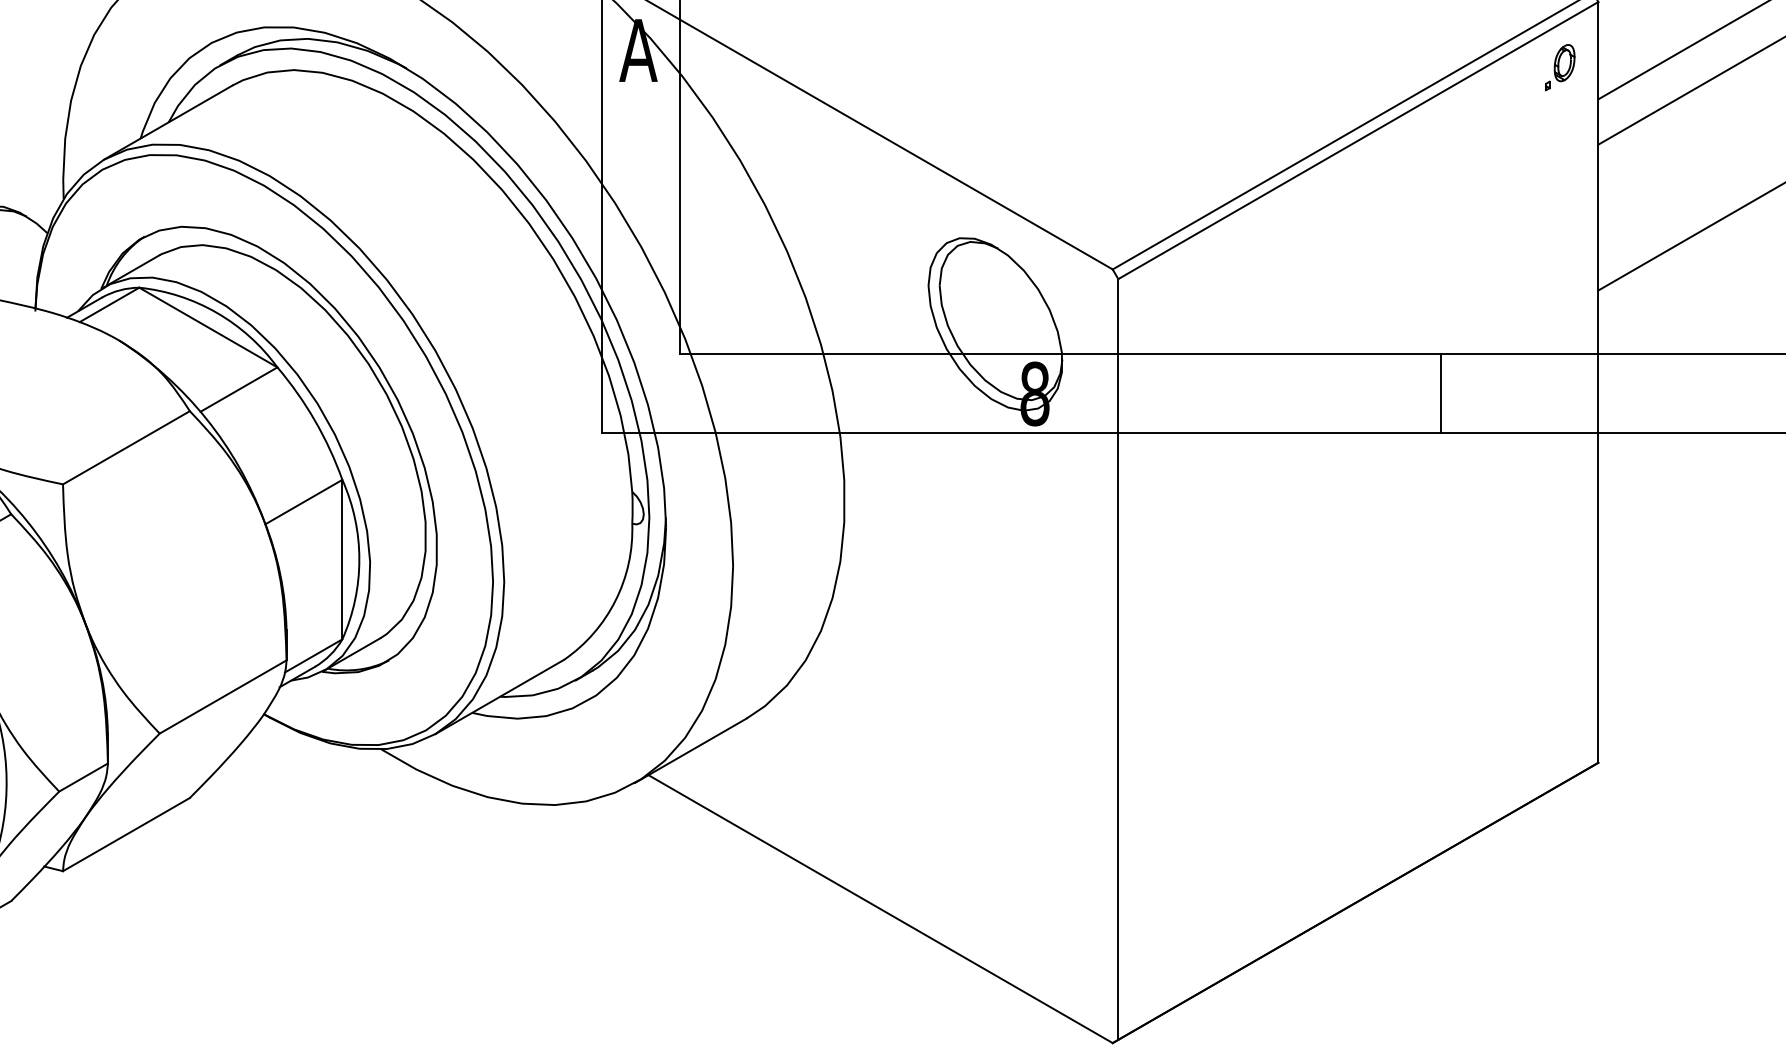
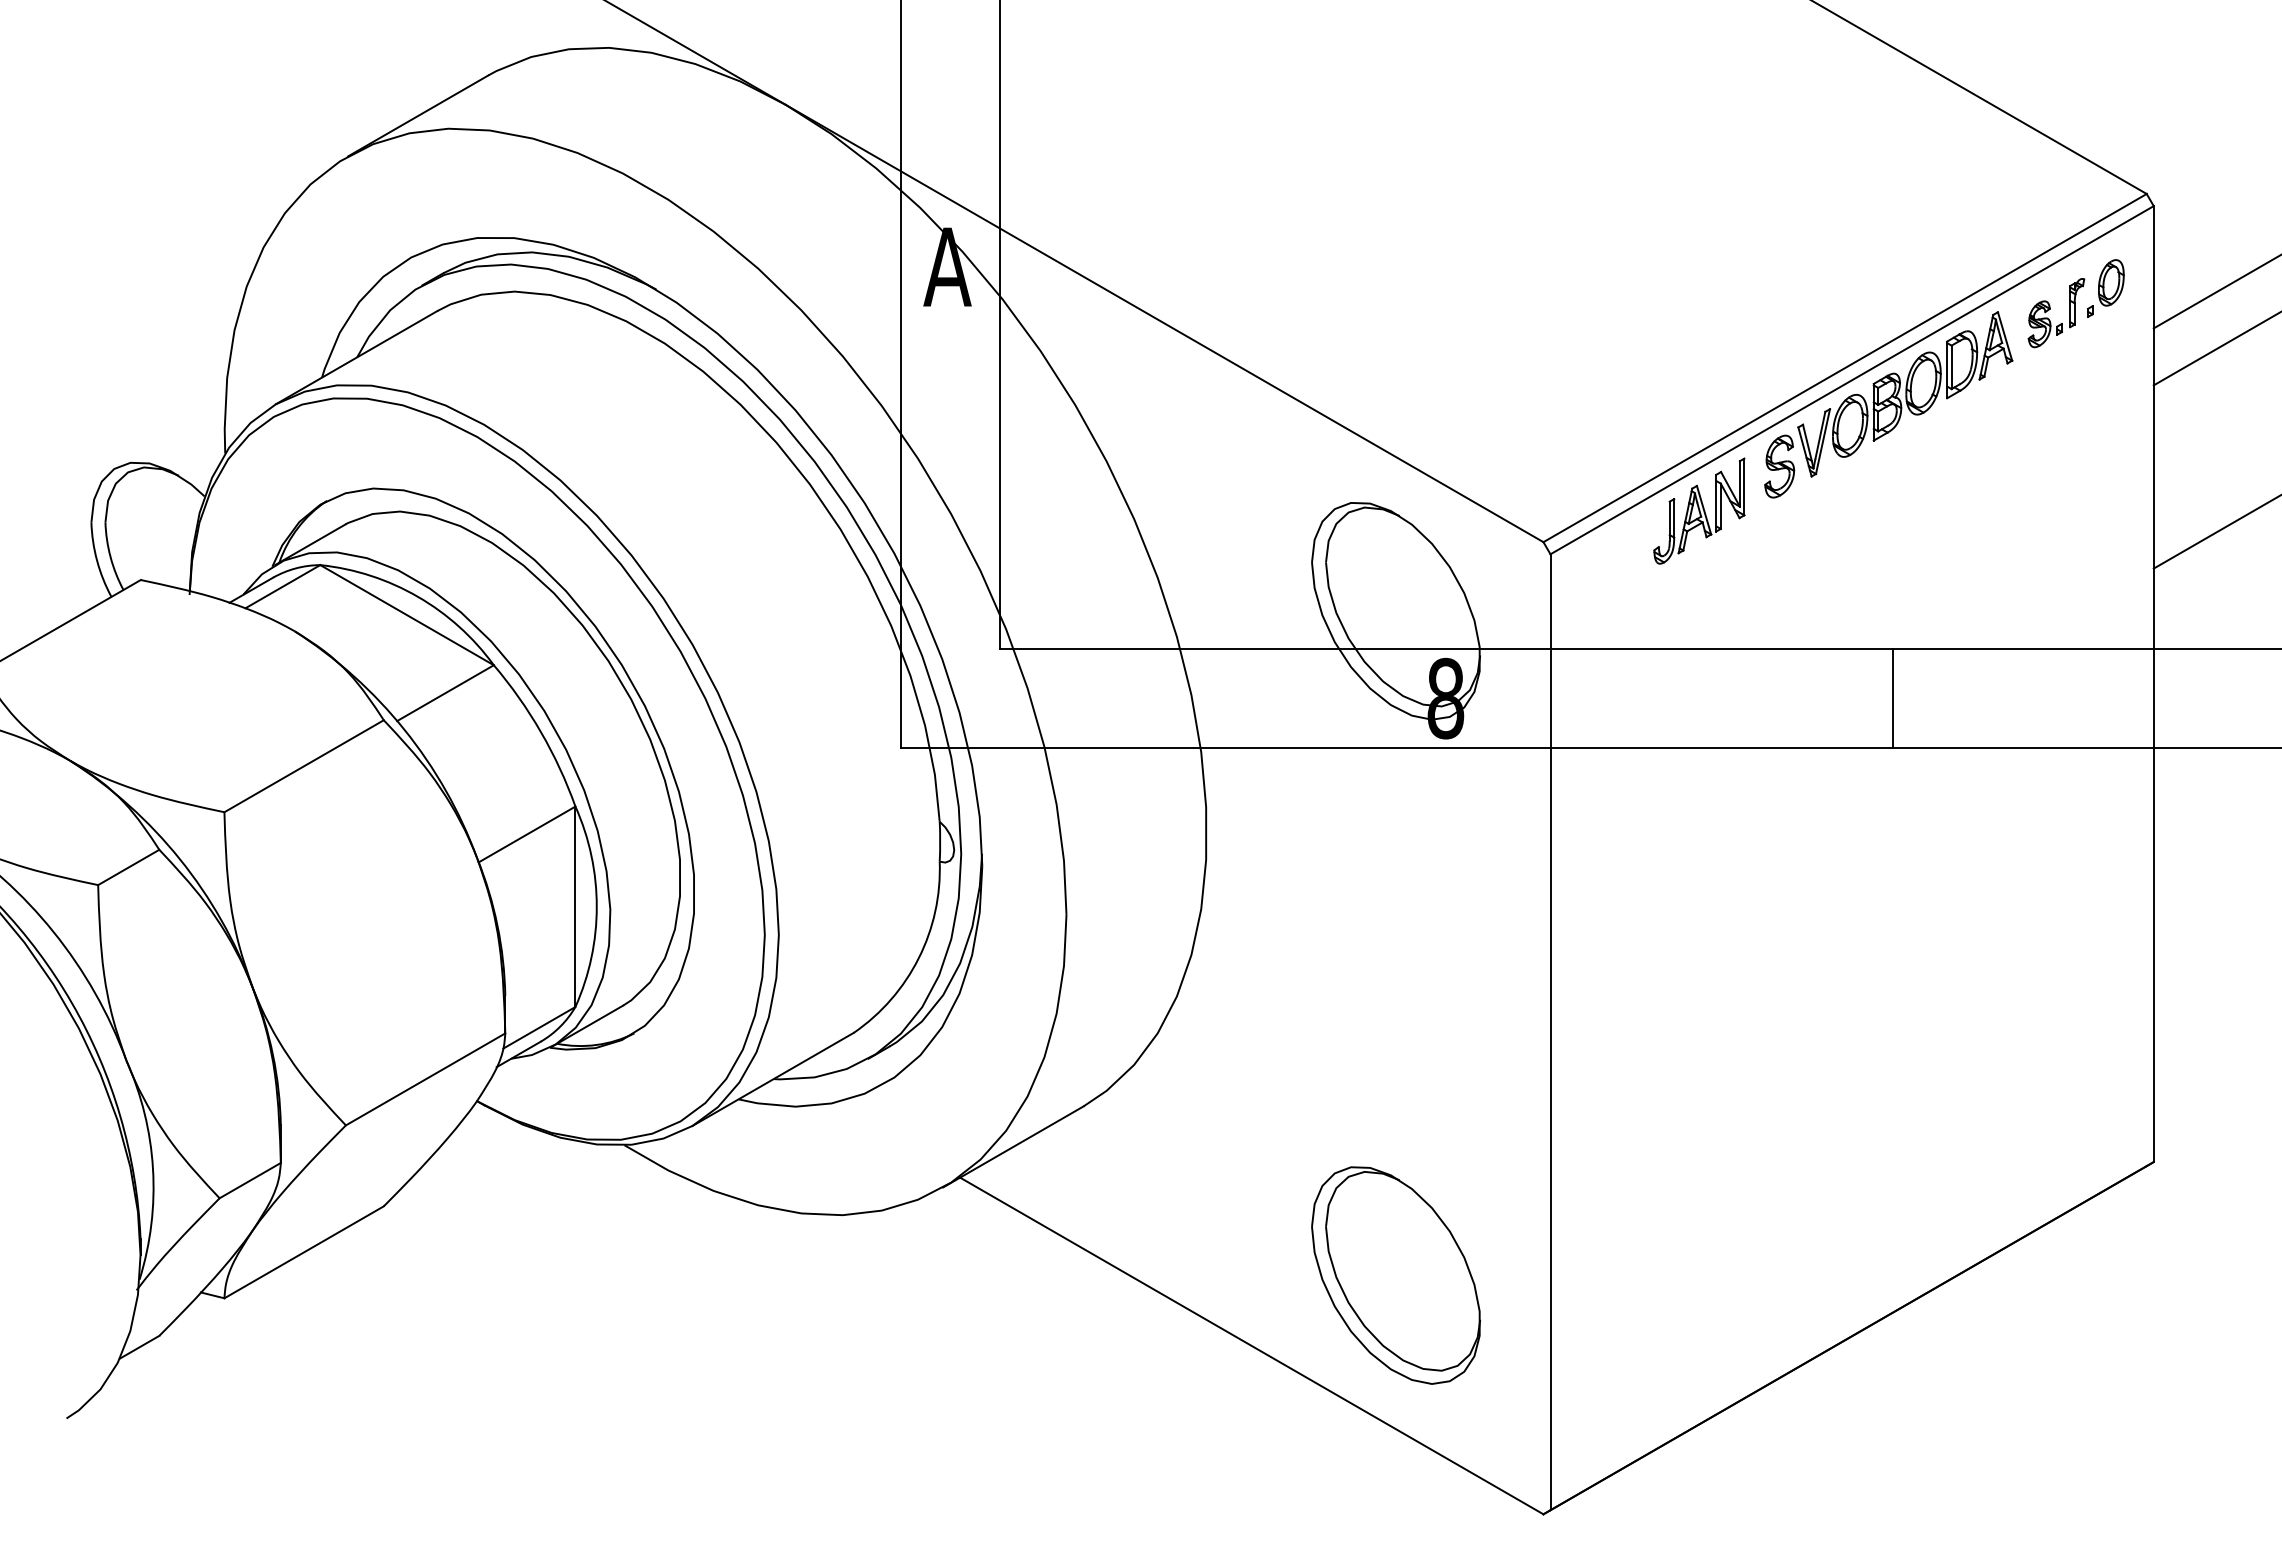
part: (1516, 84) -> (2050, 309), added
part: (1387, 159) -> (1888, 404), added
part: (1236, 244) -> (1699, 510), added
line: (1441, 393) -> (1893, 697), moved
part: (995, 853) -> (1396, 1275), added

